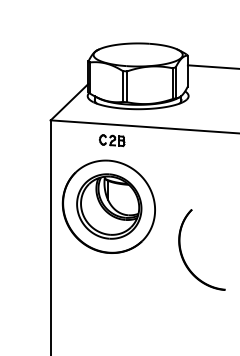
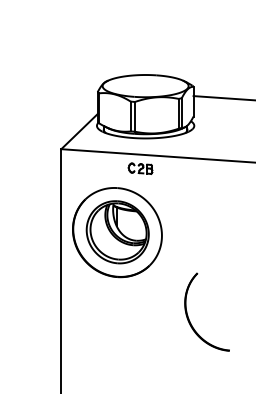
part: (112, 140) -> (140, 168), moved
part: (183, 256) -> (189, 318), moved

